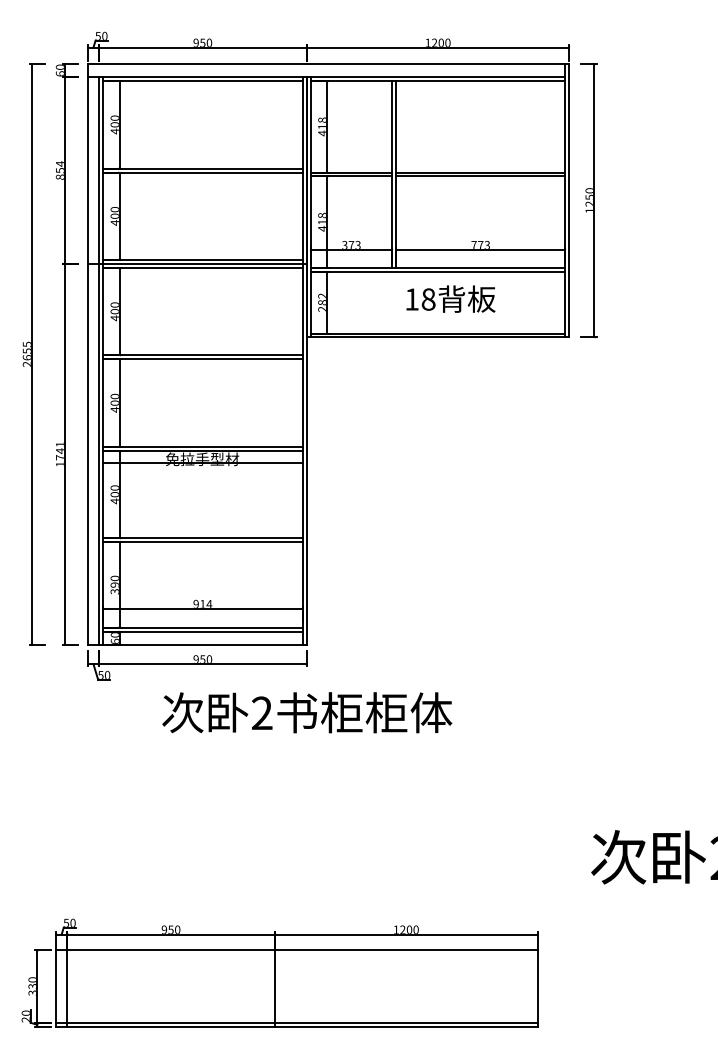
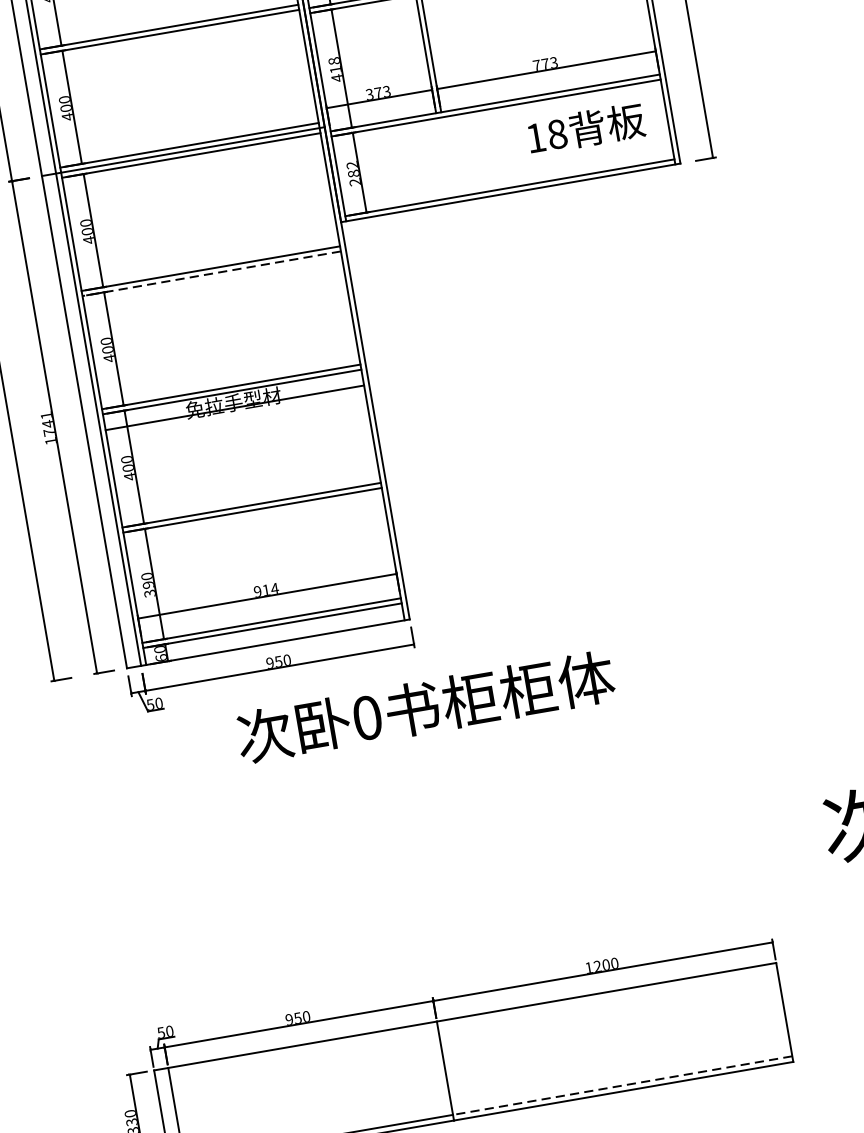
text: (450, 298) -> (585, 128), moved
line: (202, 359) -> (211, 273), solid -> dashed
text: (262, 713) -> (367, 718), 2 -> 0
line: (405, 1022) -> (621, 1085), solid -> dashed

